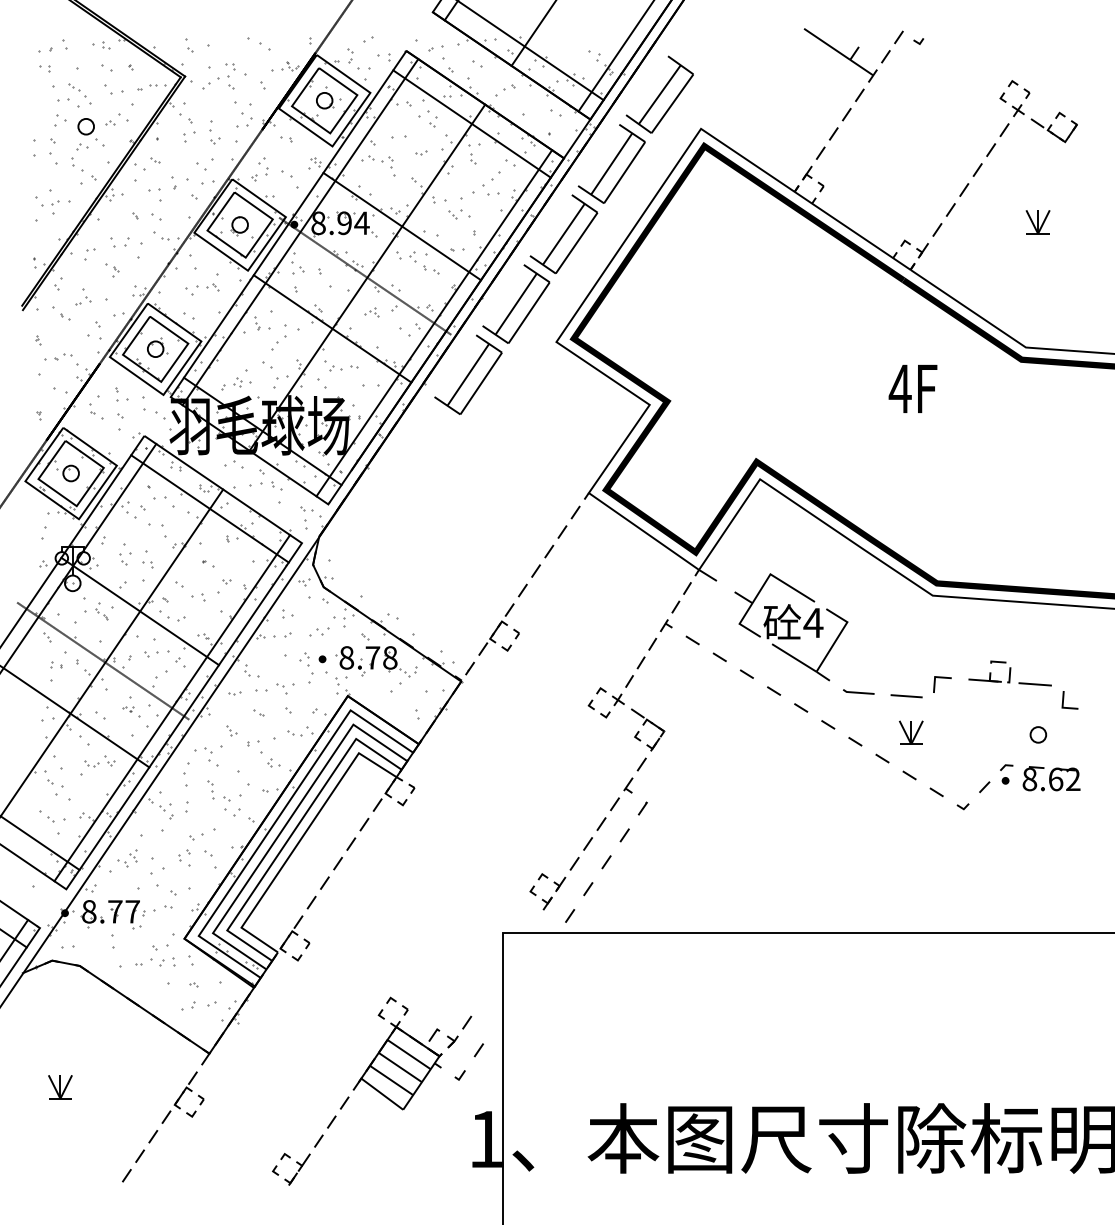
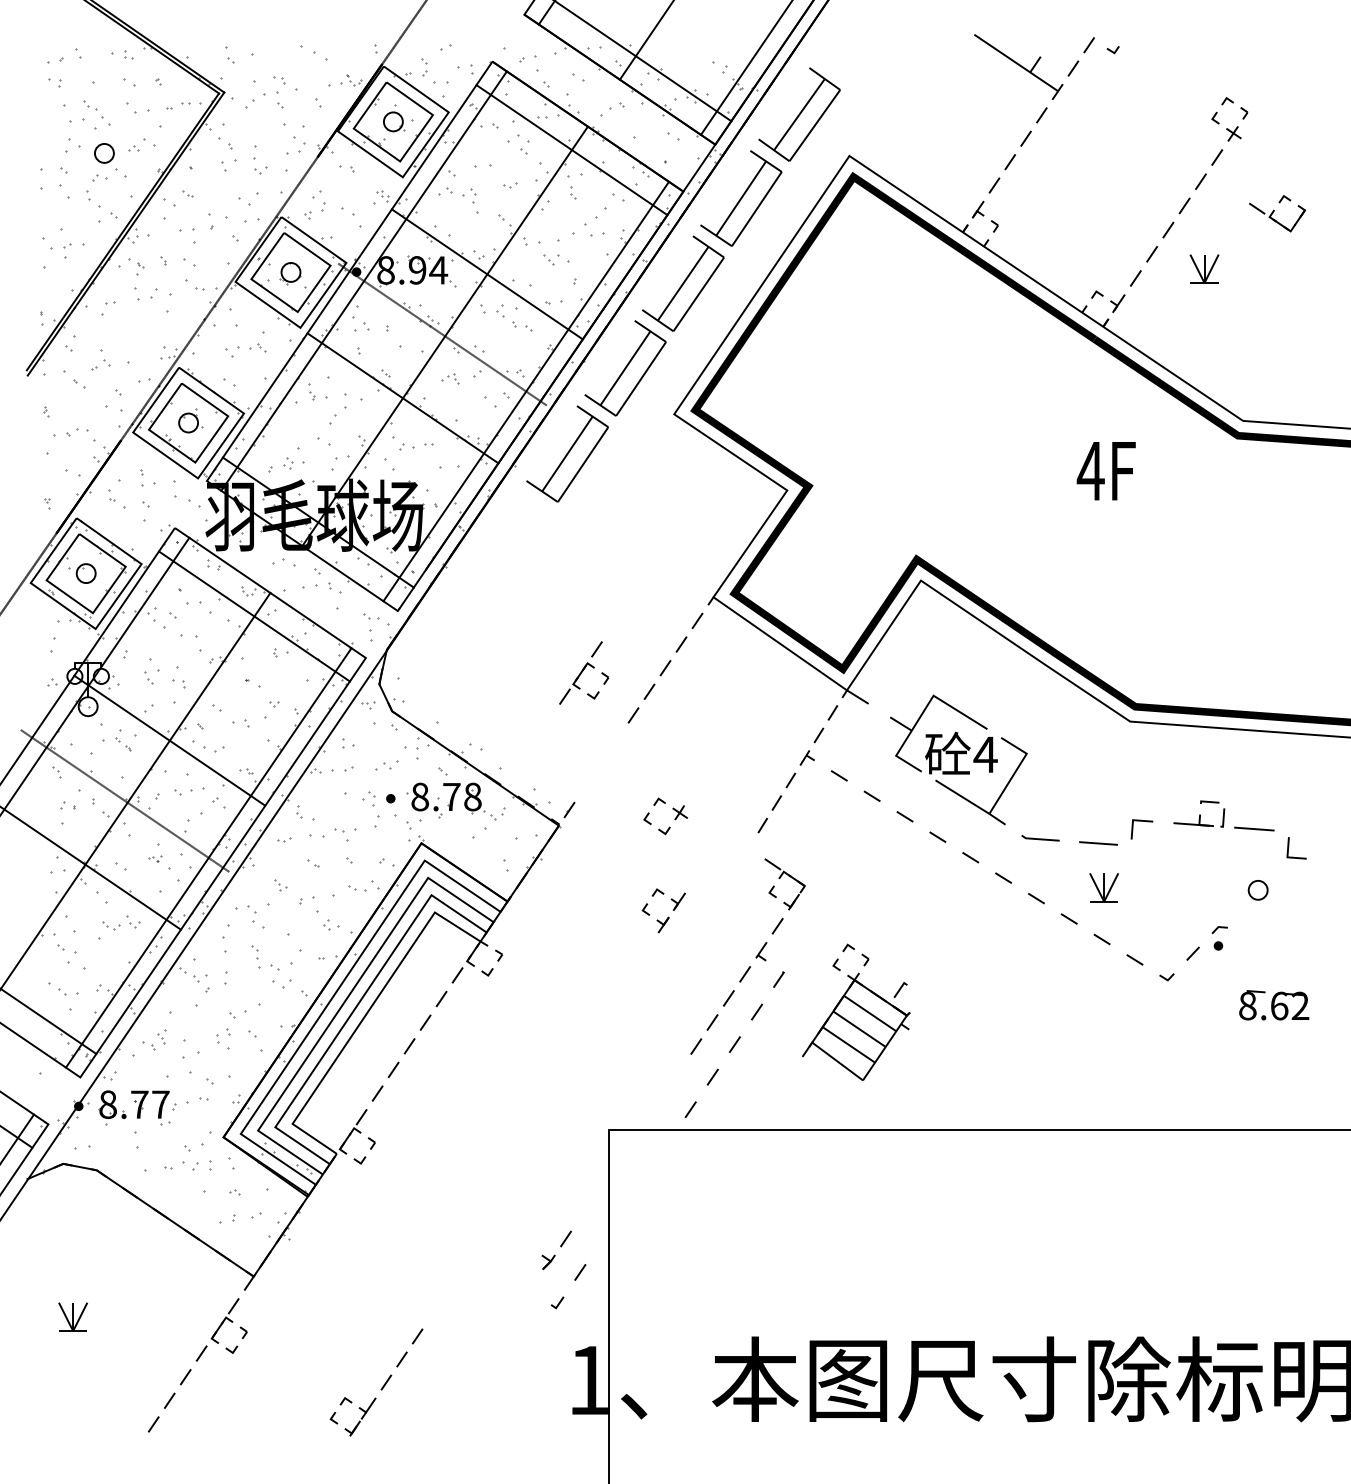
part: (1053, 127) -> (1276, 213), moved
part: (1037, 222) -> (1203, 269), moved
part: (112, 270) -> (136, 267), moved
part: (498, 629) -> (583, 672), moved
part: (613, 704) -> (674, 818), moved
part: (1051, 778) -> (1274, 1004), moved
part: (551, 896) -> (668, 916), moved
part: (397, 1053) -> (856, 1012), moved

